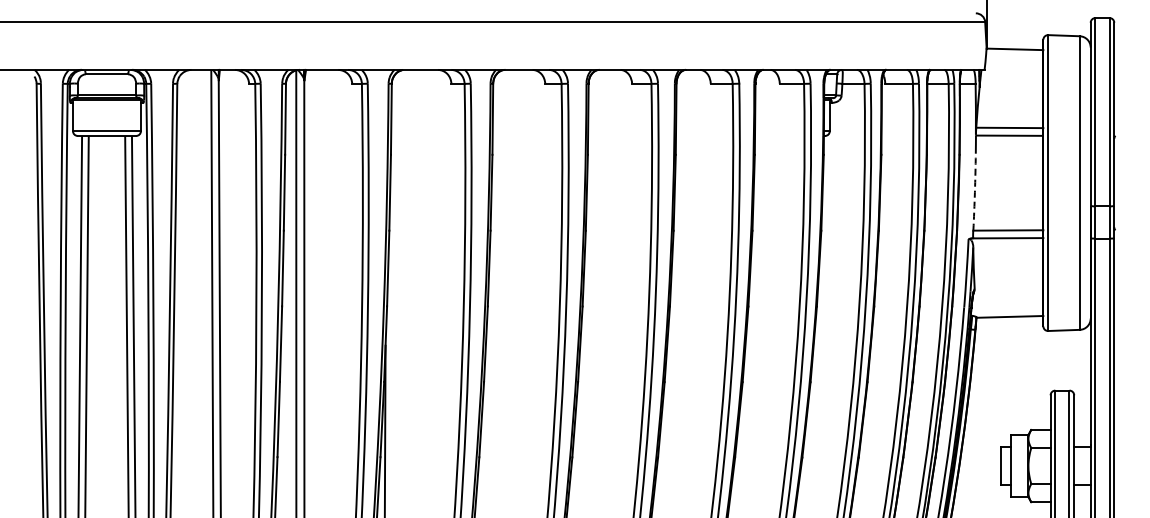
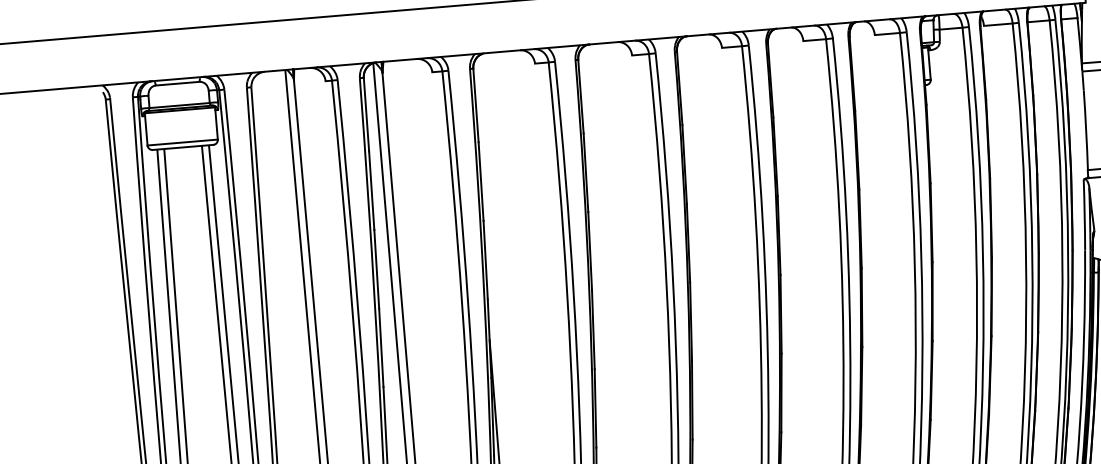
arc: (974, 192) -> (1085, 130), dashed -> solid

